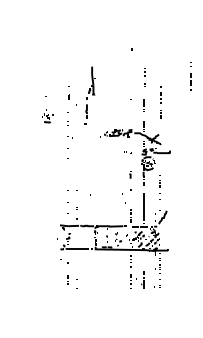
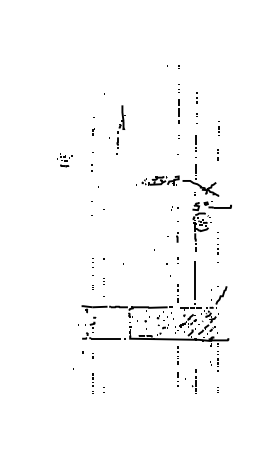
part: (190, 76) -> (178, 103), moved
part: (160, 94) -> (218, 128), size x0.62
part: (86, 95) -> (117, 129), size x0.62

